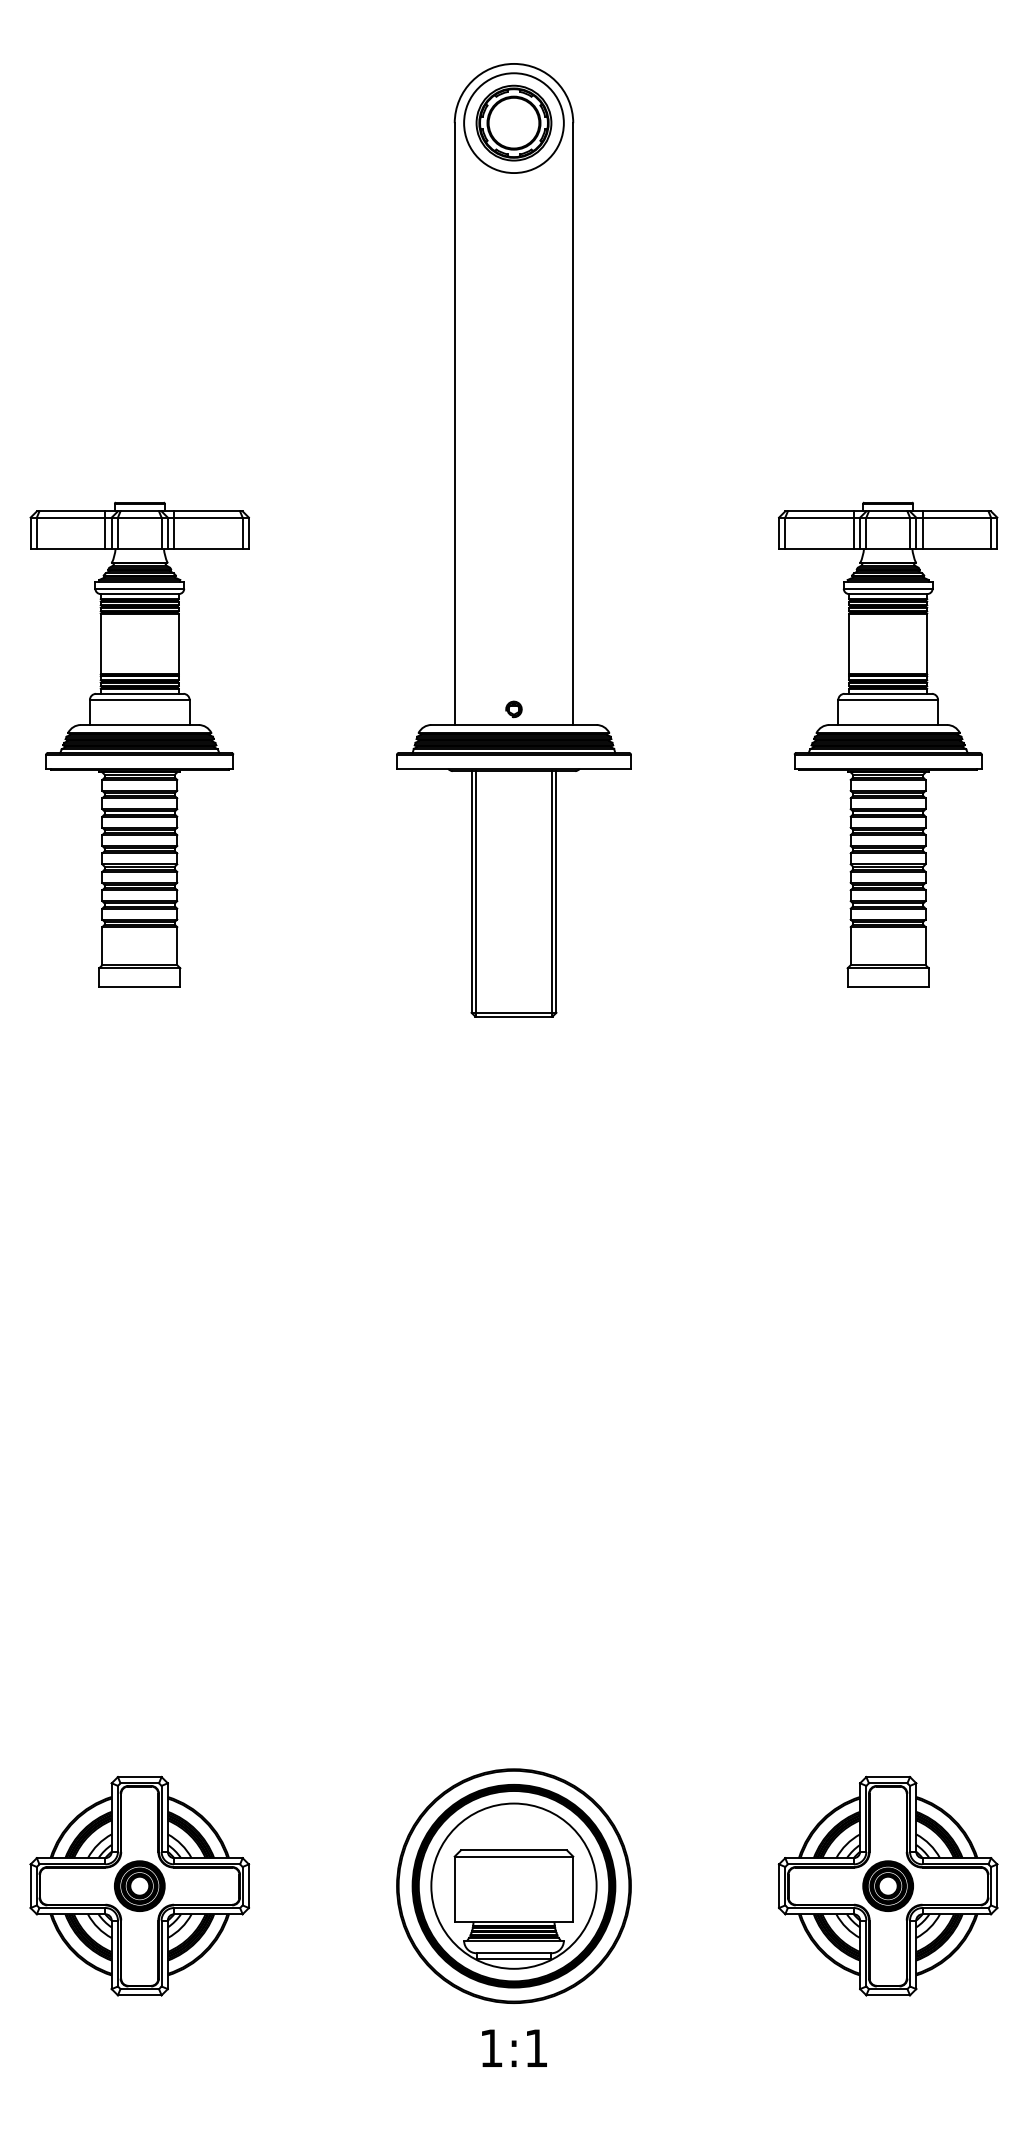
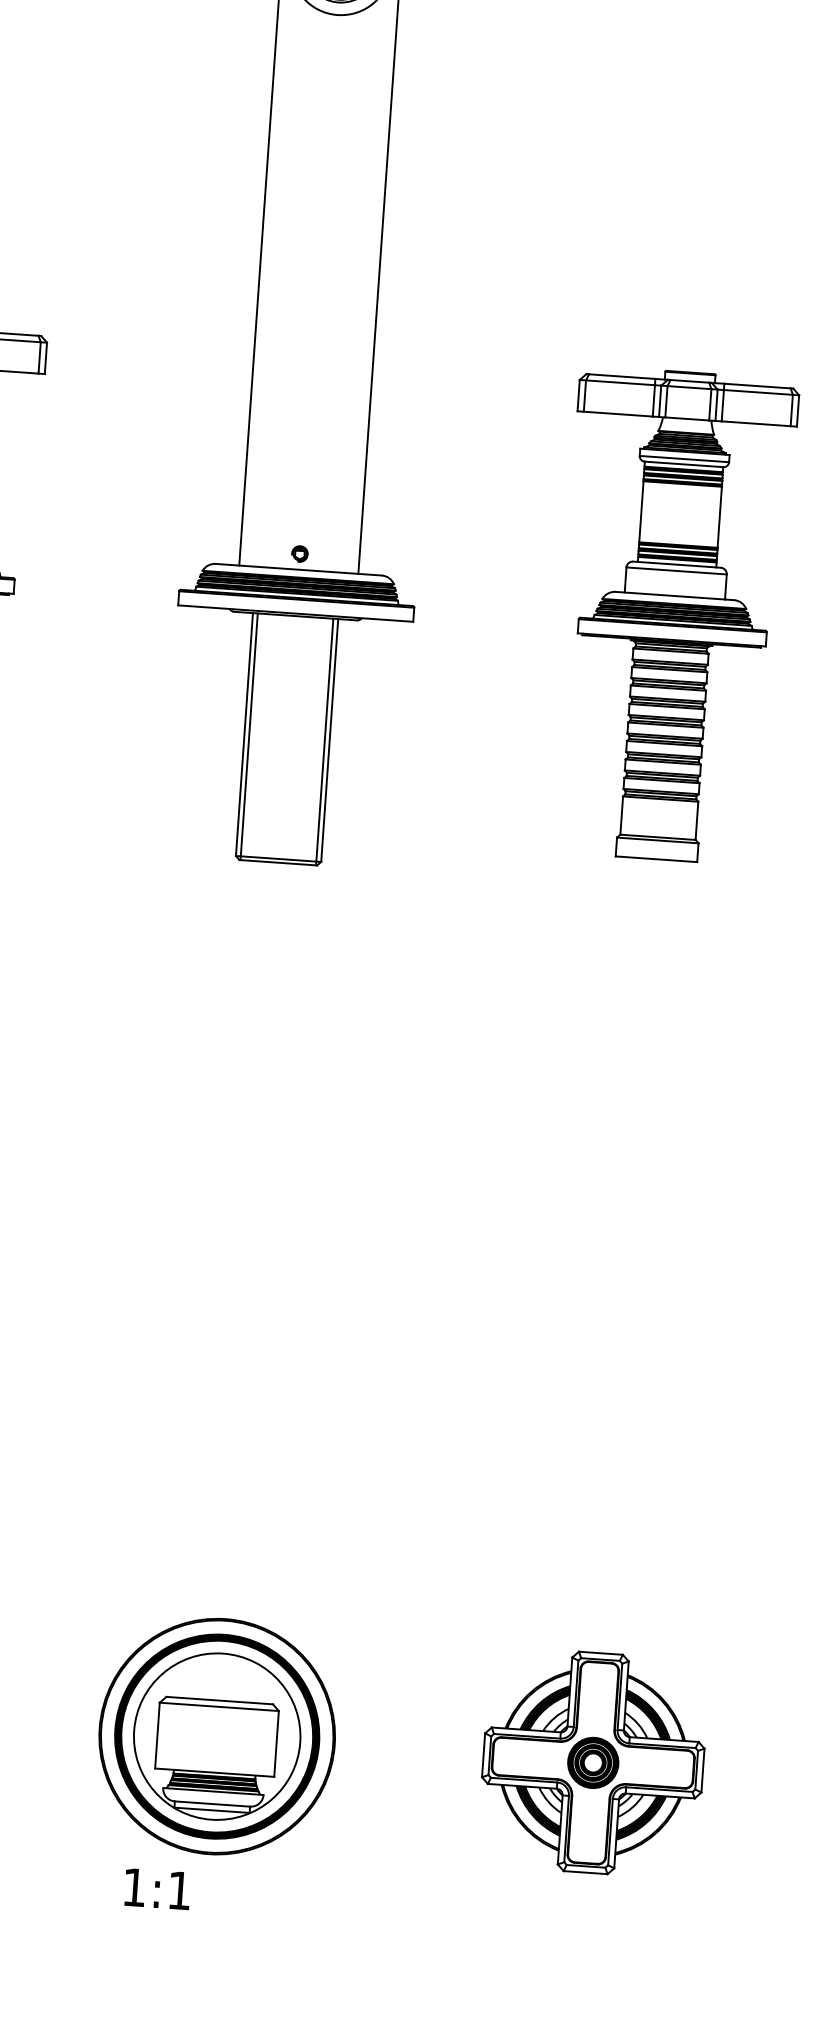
text: (514, 2047) -> (157, 1888), moved

